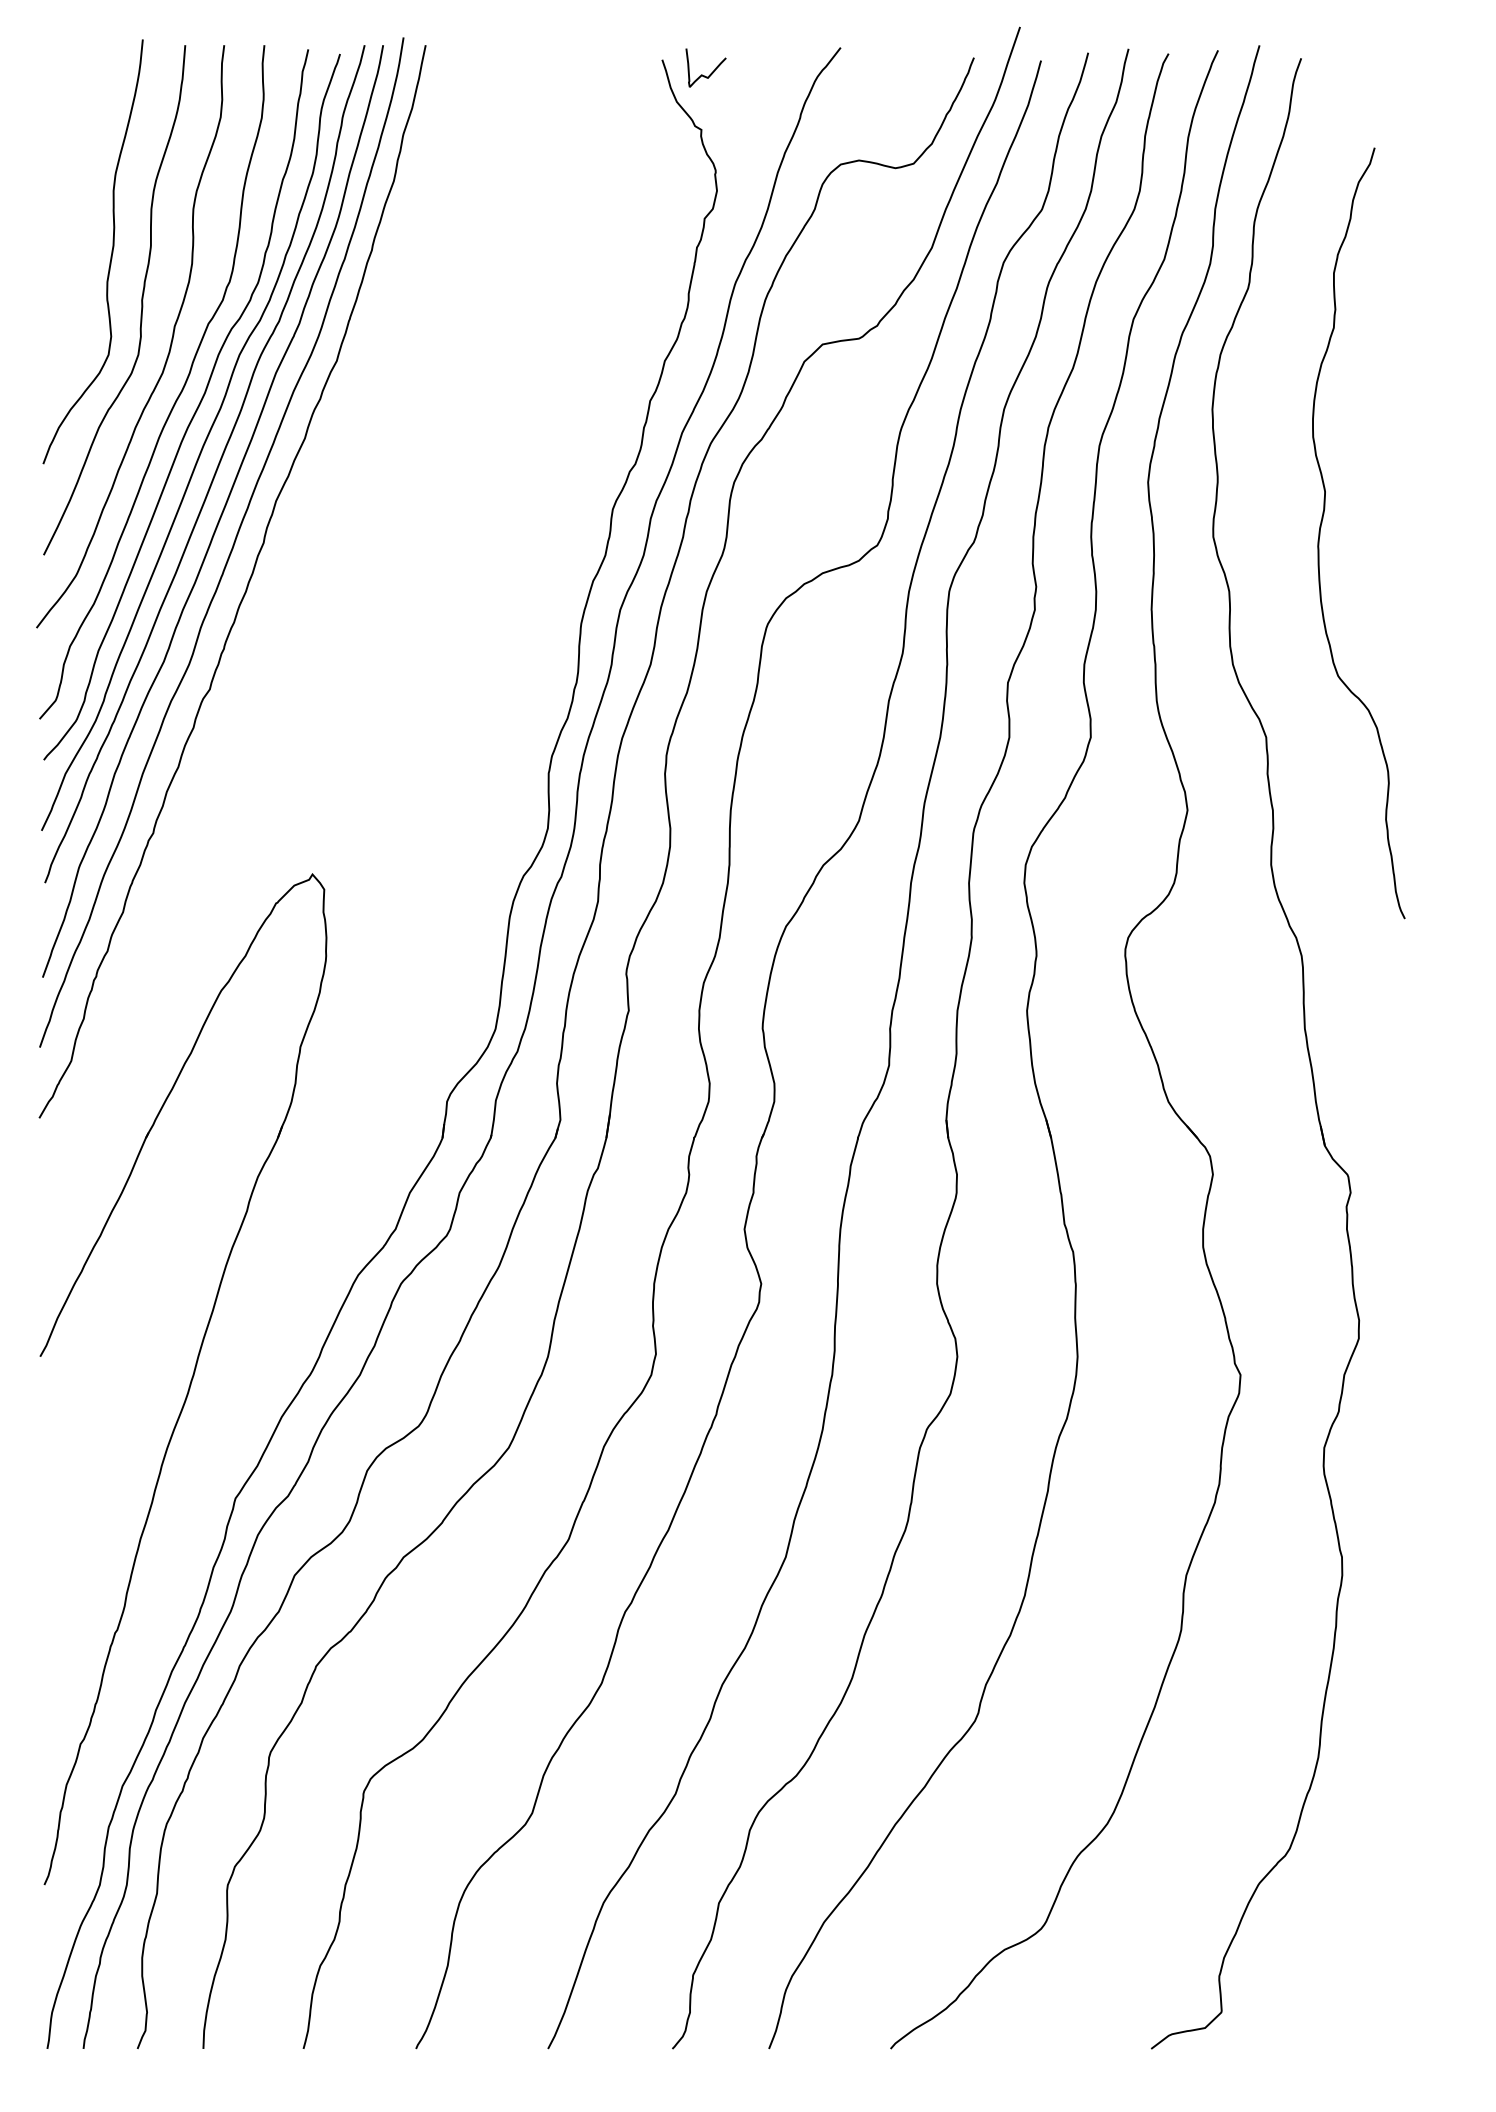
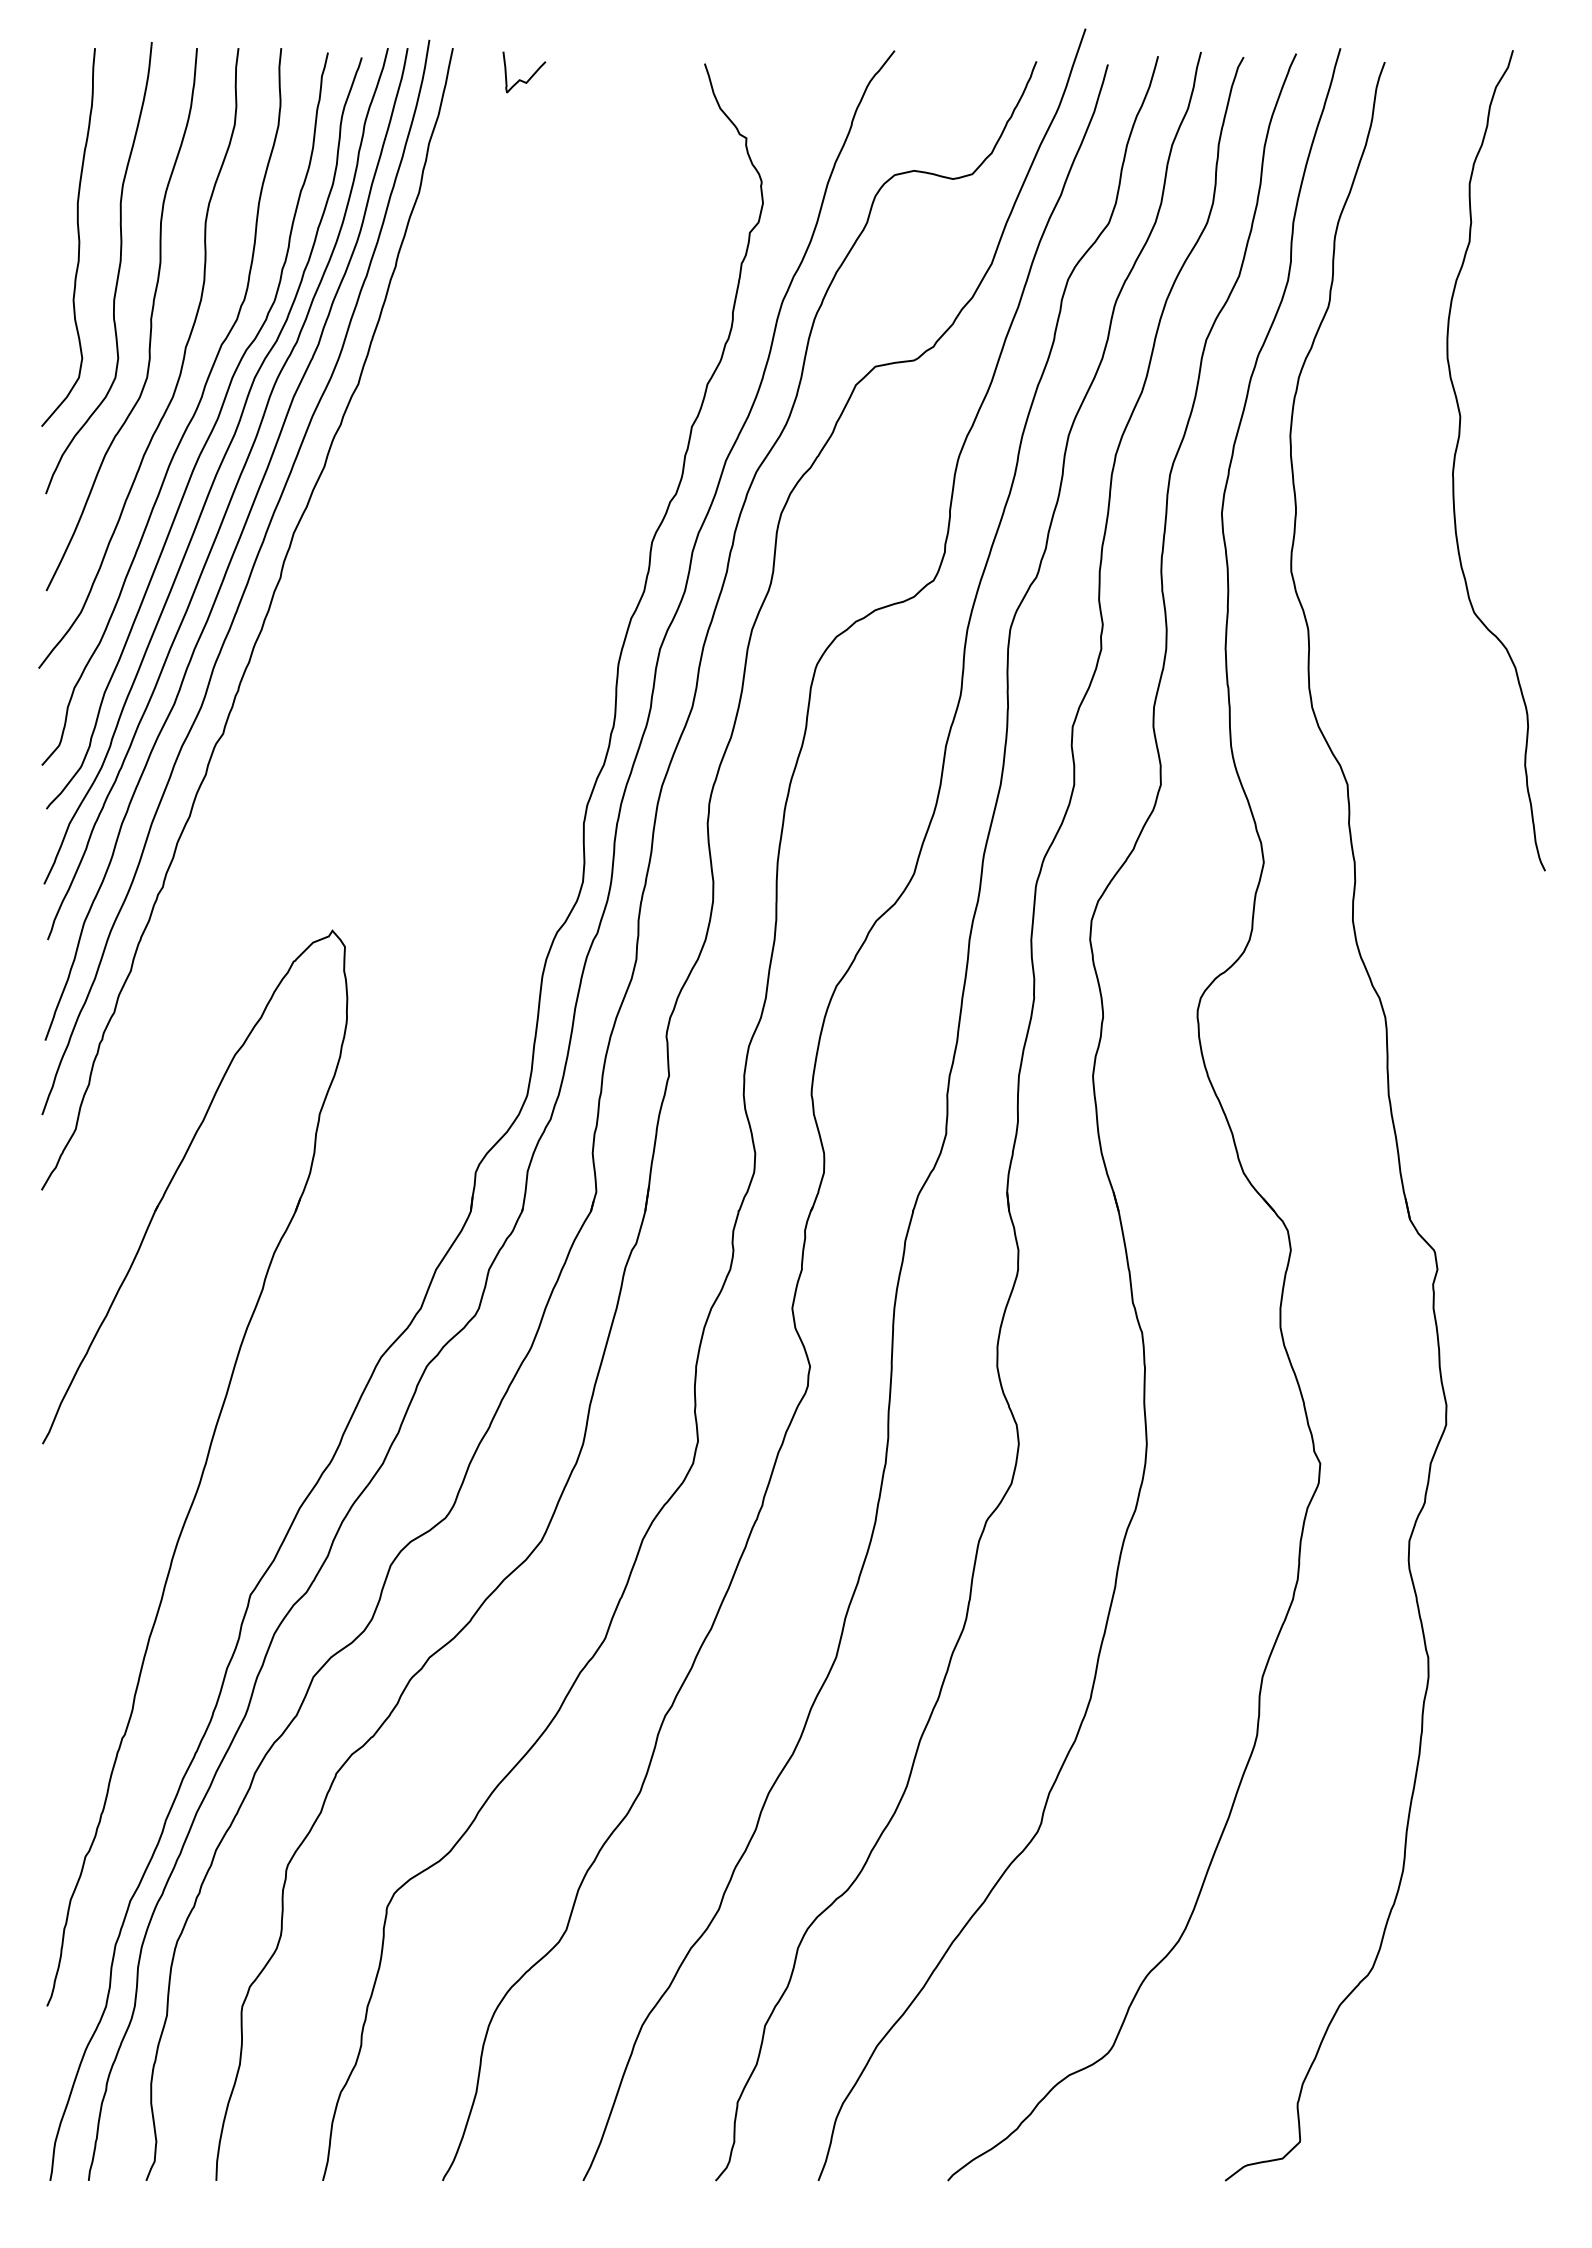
curve: (711, 71) -> (530, 76), moved
curve: (72, 220) -> (77, 234), added
curve: (1321, 527) -> (1456, 454), moved

